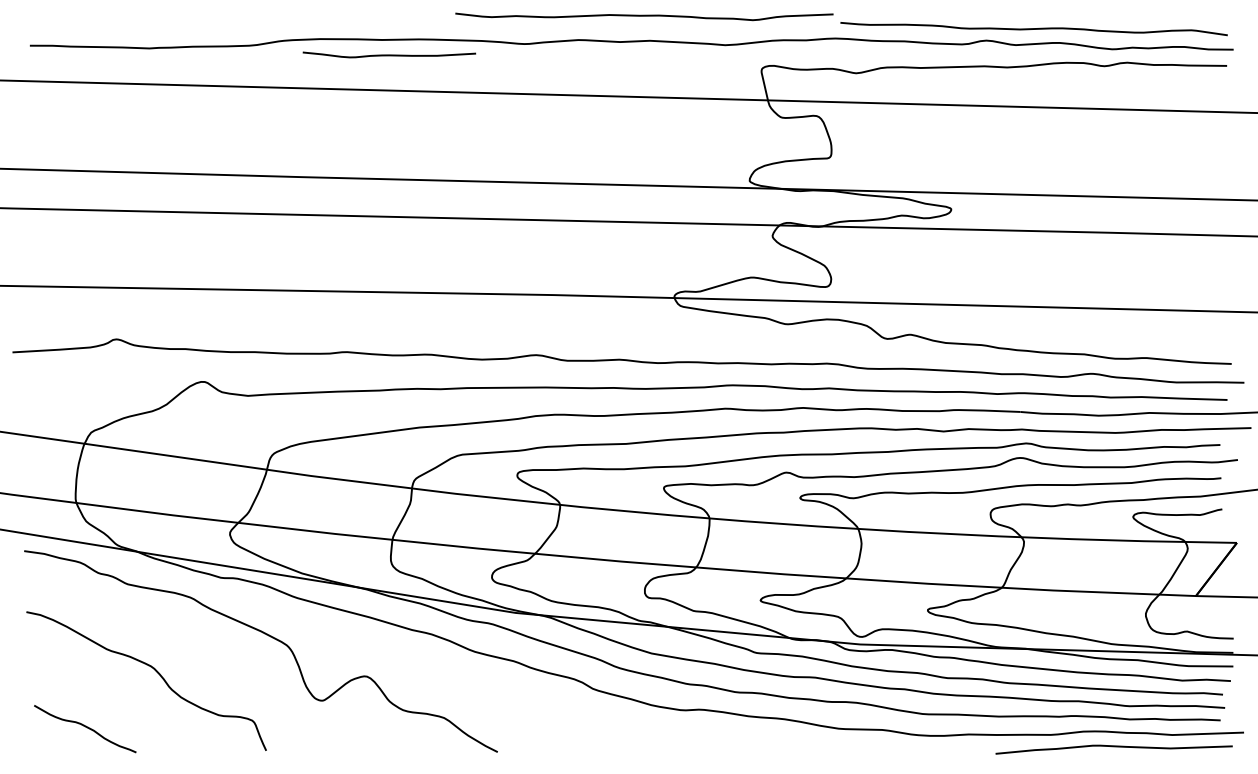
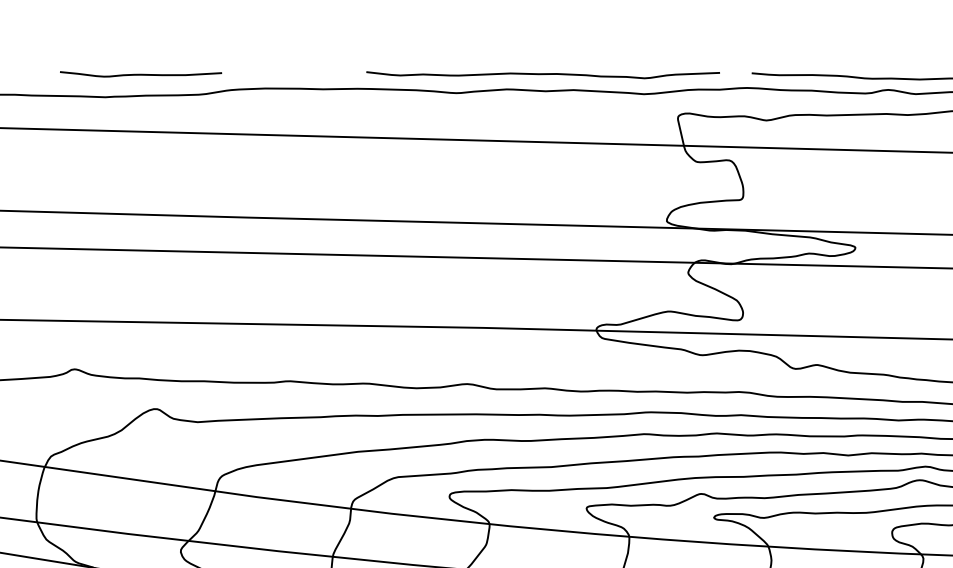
curve: (644, 16) -> (543, 74), moved
curve: (389, 54) -> (141, 73), moved

